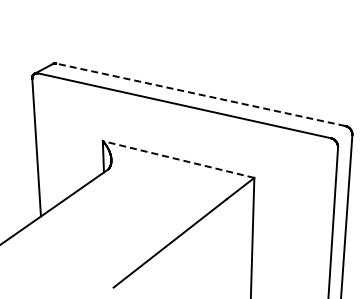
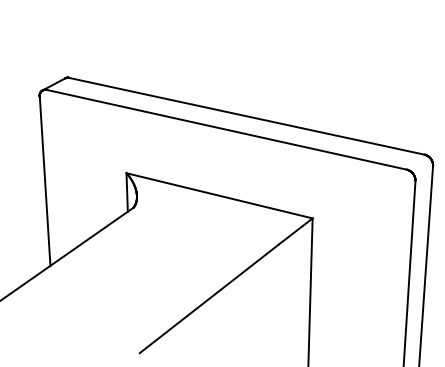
line: (200, 94) -> (246, 115), dashed -> solid
line: (178, 159) -> (219, 195), dashed -> solid

